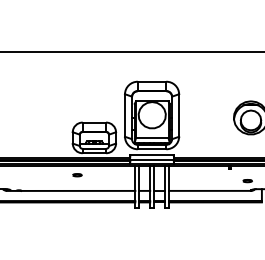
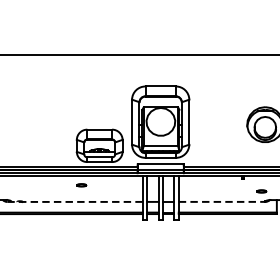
line: (71, 190) -> (75, 201), solid -> dashed
line: (210, 190) -> (222, 201), solid -> dashed

